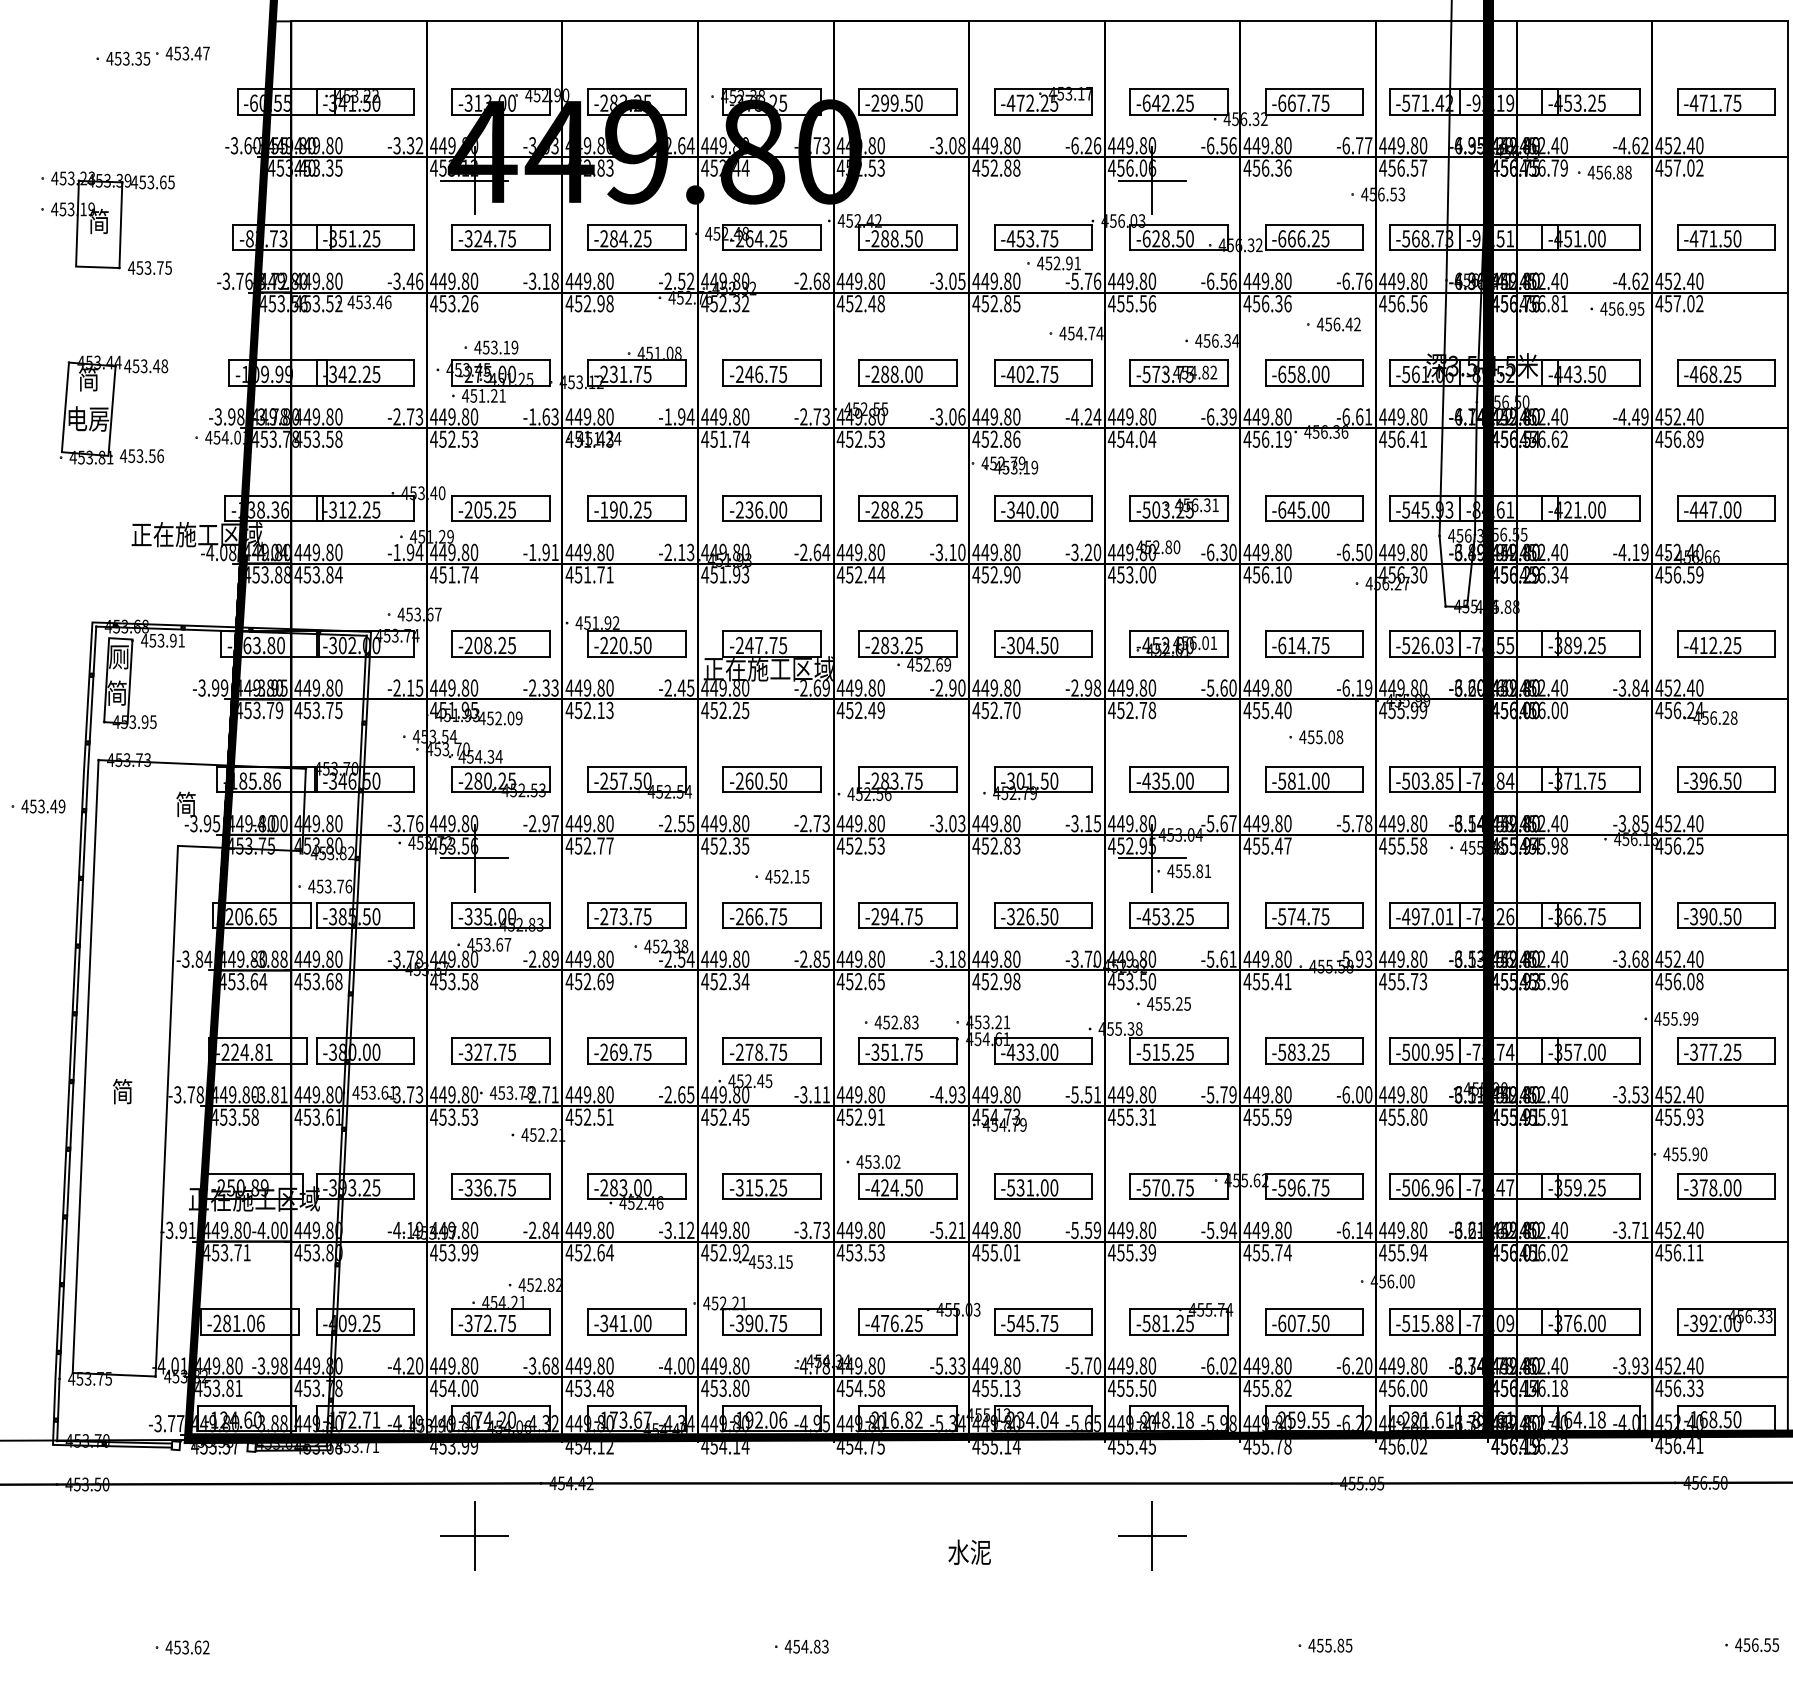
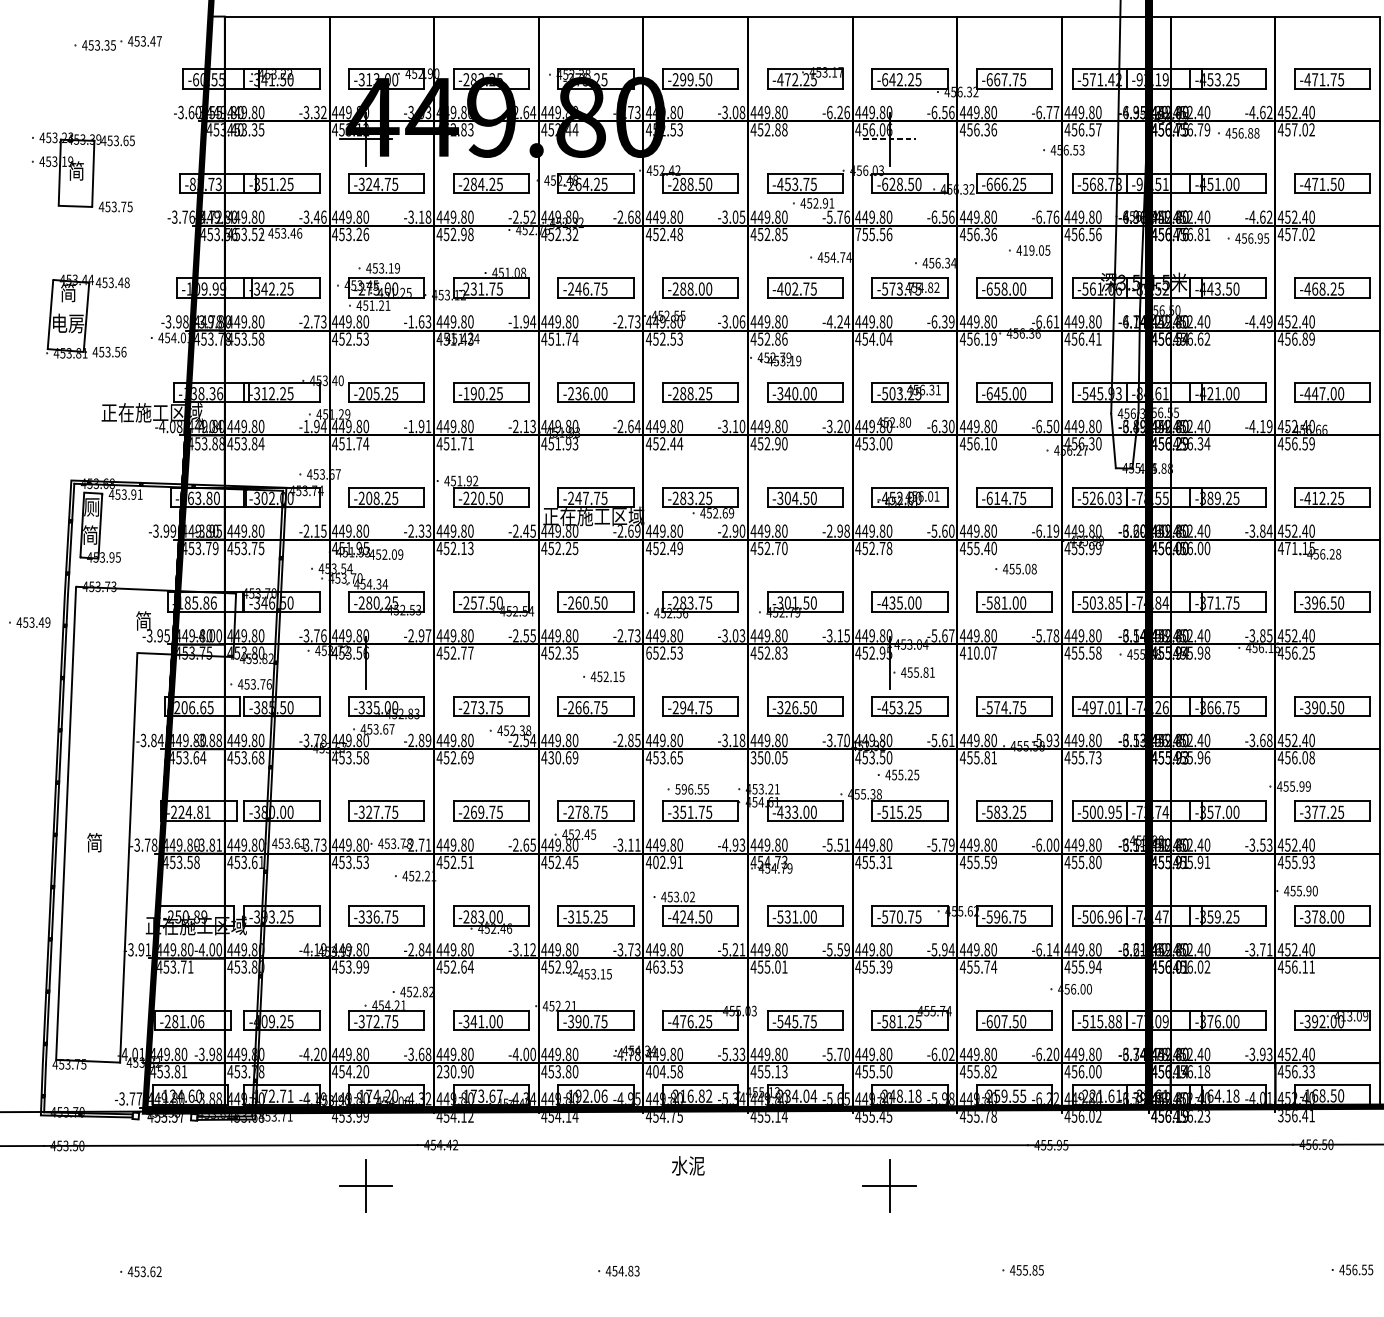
line: (1152, 180) -> (889, 139), solid -> dashed
text: (1111, 303) -> (857, 234), 455.56 -> 755.56
text: (1342, 324) -> (1036, 250), 456.42 -> 419.05
text: (1683, 710) -> (1299, 548), 456.24 -> 471.15
text: (840, 845) -> (648, 652), 452.53 -> 652.53
text: (1267, 845) -> (978, 652), 455.47 -> 410.07
line: (474, 858) -> (366, 662), removed
line: (1152, 858) -> (889, 662), removed
text: (729, 981) -> (563, 757), 452.34 -> 430.69
text: (858, 981) -> (662, 757), 452.65 -> 453.65
text: (996, 981) -> (769, 757), 452.98 -> 350.05
text: (1278, 981) -> (986, 757), 455.41 -> 455.81
text: (896, 1022) -> (692, 789), 452.83 -> 596.55
text: (849, 1116) -> (655, 861), 452.91 -> 402.91
text: (849, 1252) -> (655, 966), 453.53 -> 463.53
text: (1754, 1316) -> (1354, 1016), 456.33 -> 413.09
text: (849, 1387) -> (655, 1071), 454.58 -> 404.58
text: (465, 1388) -> (359, 1071), 454.00 -> 454.20
text: (589, 1388) -> (455, 1071), 453.48 -> 230.90
text: (1659, 1446) -> (1280, 1116), 456.41 -> 356.41
text: (969, 1551) -> (688, 1165), moved

